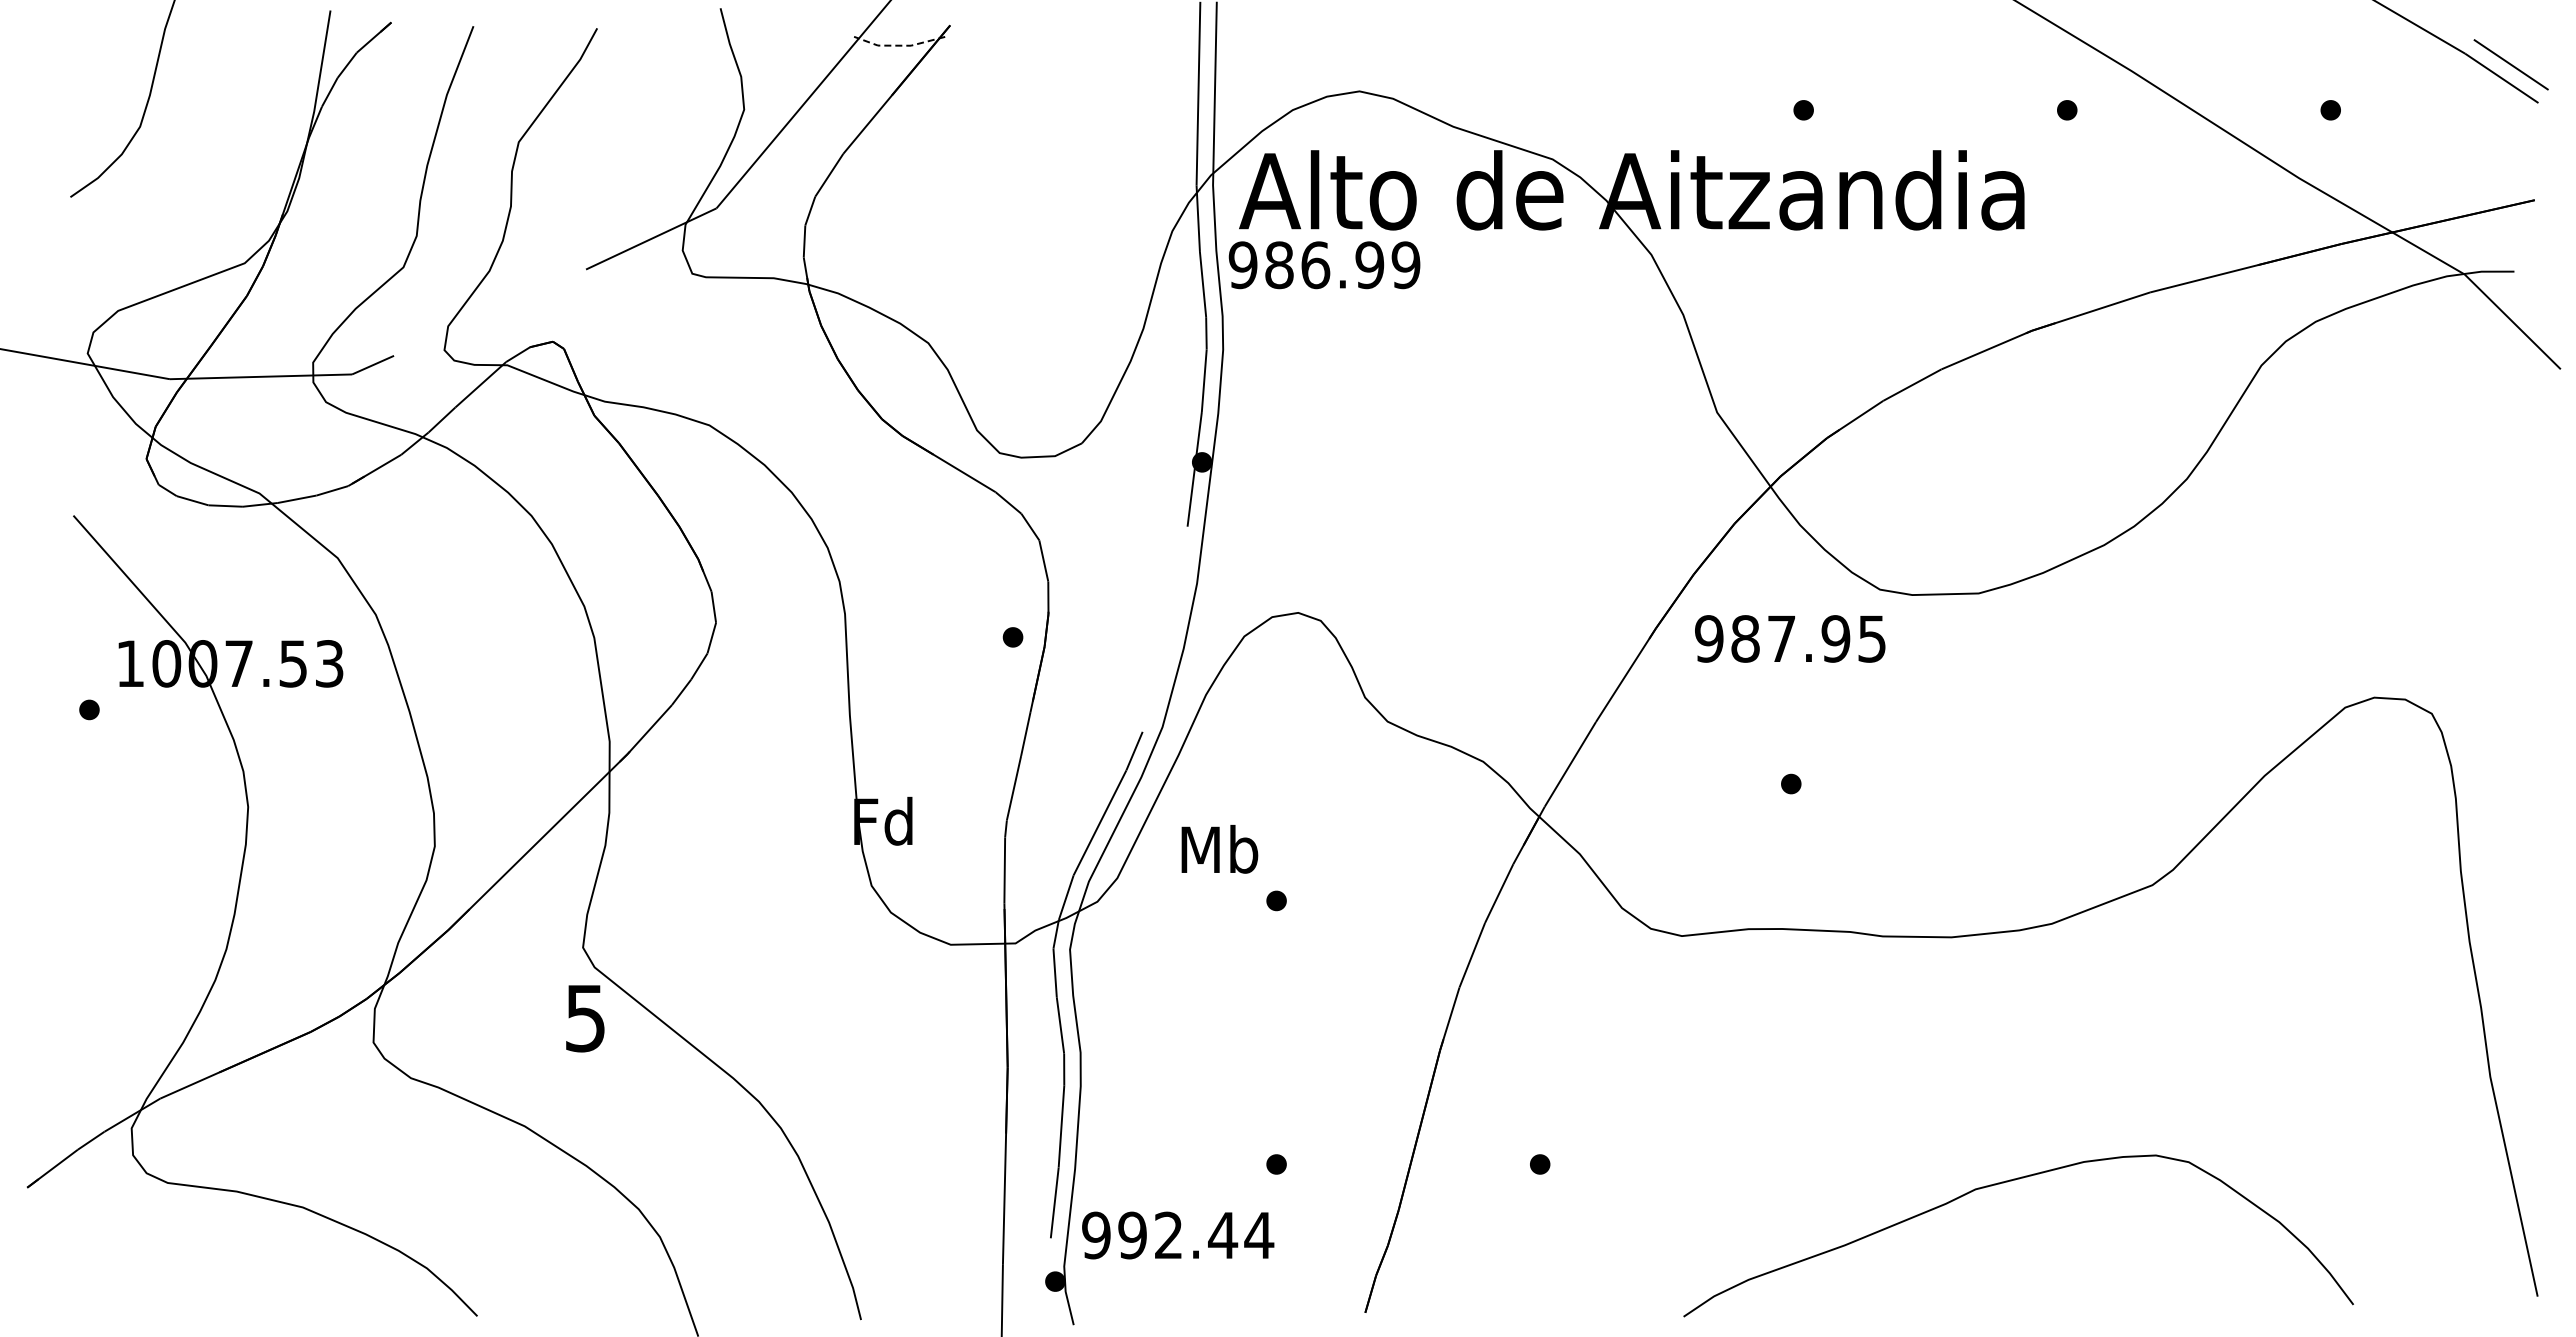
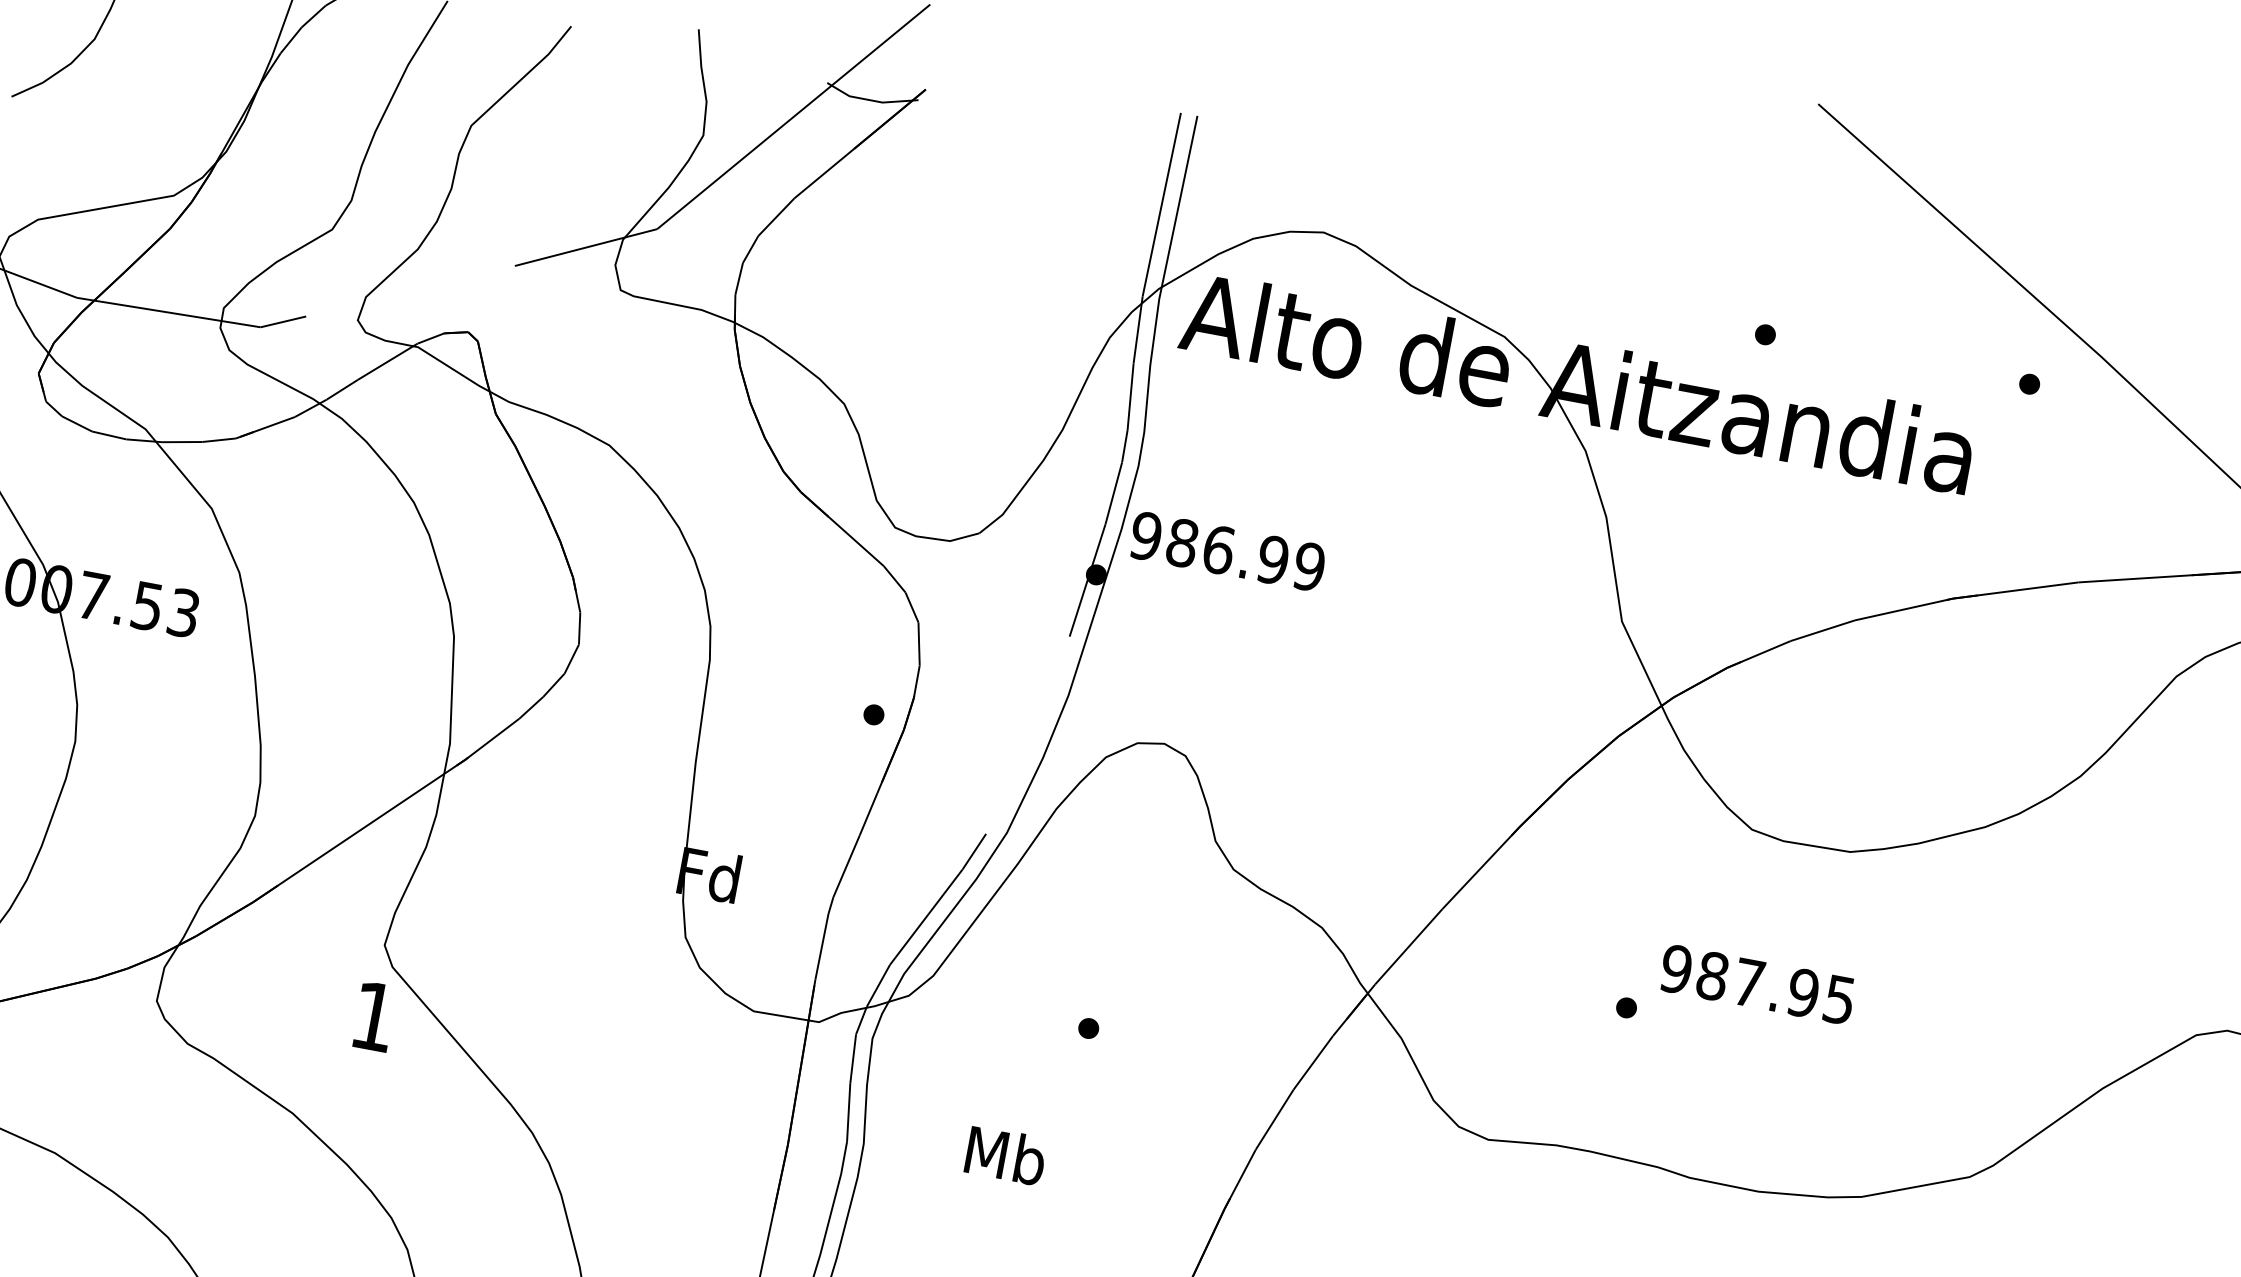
line: (899, 45) -> (871, 100), dashed -> solid
text: (1324, 265) -> (1227, 551), moved
text: (1790, 638) -> (1757, 984), moved
text: (1219, 849) -> (1005, 1155), moved
text: (585, 1018) -> (373, 1016), 5 -> 1

